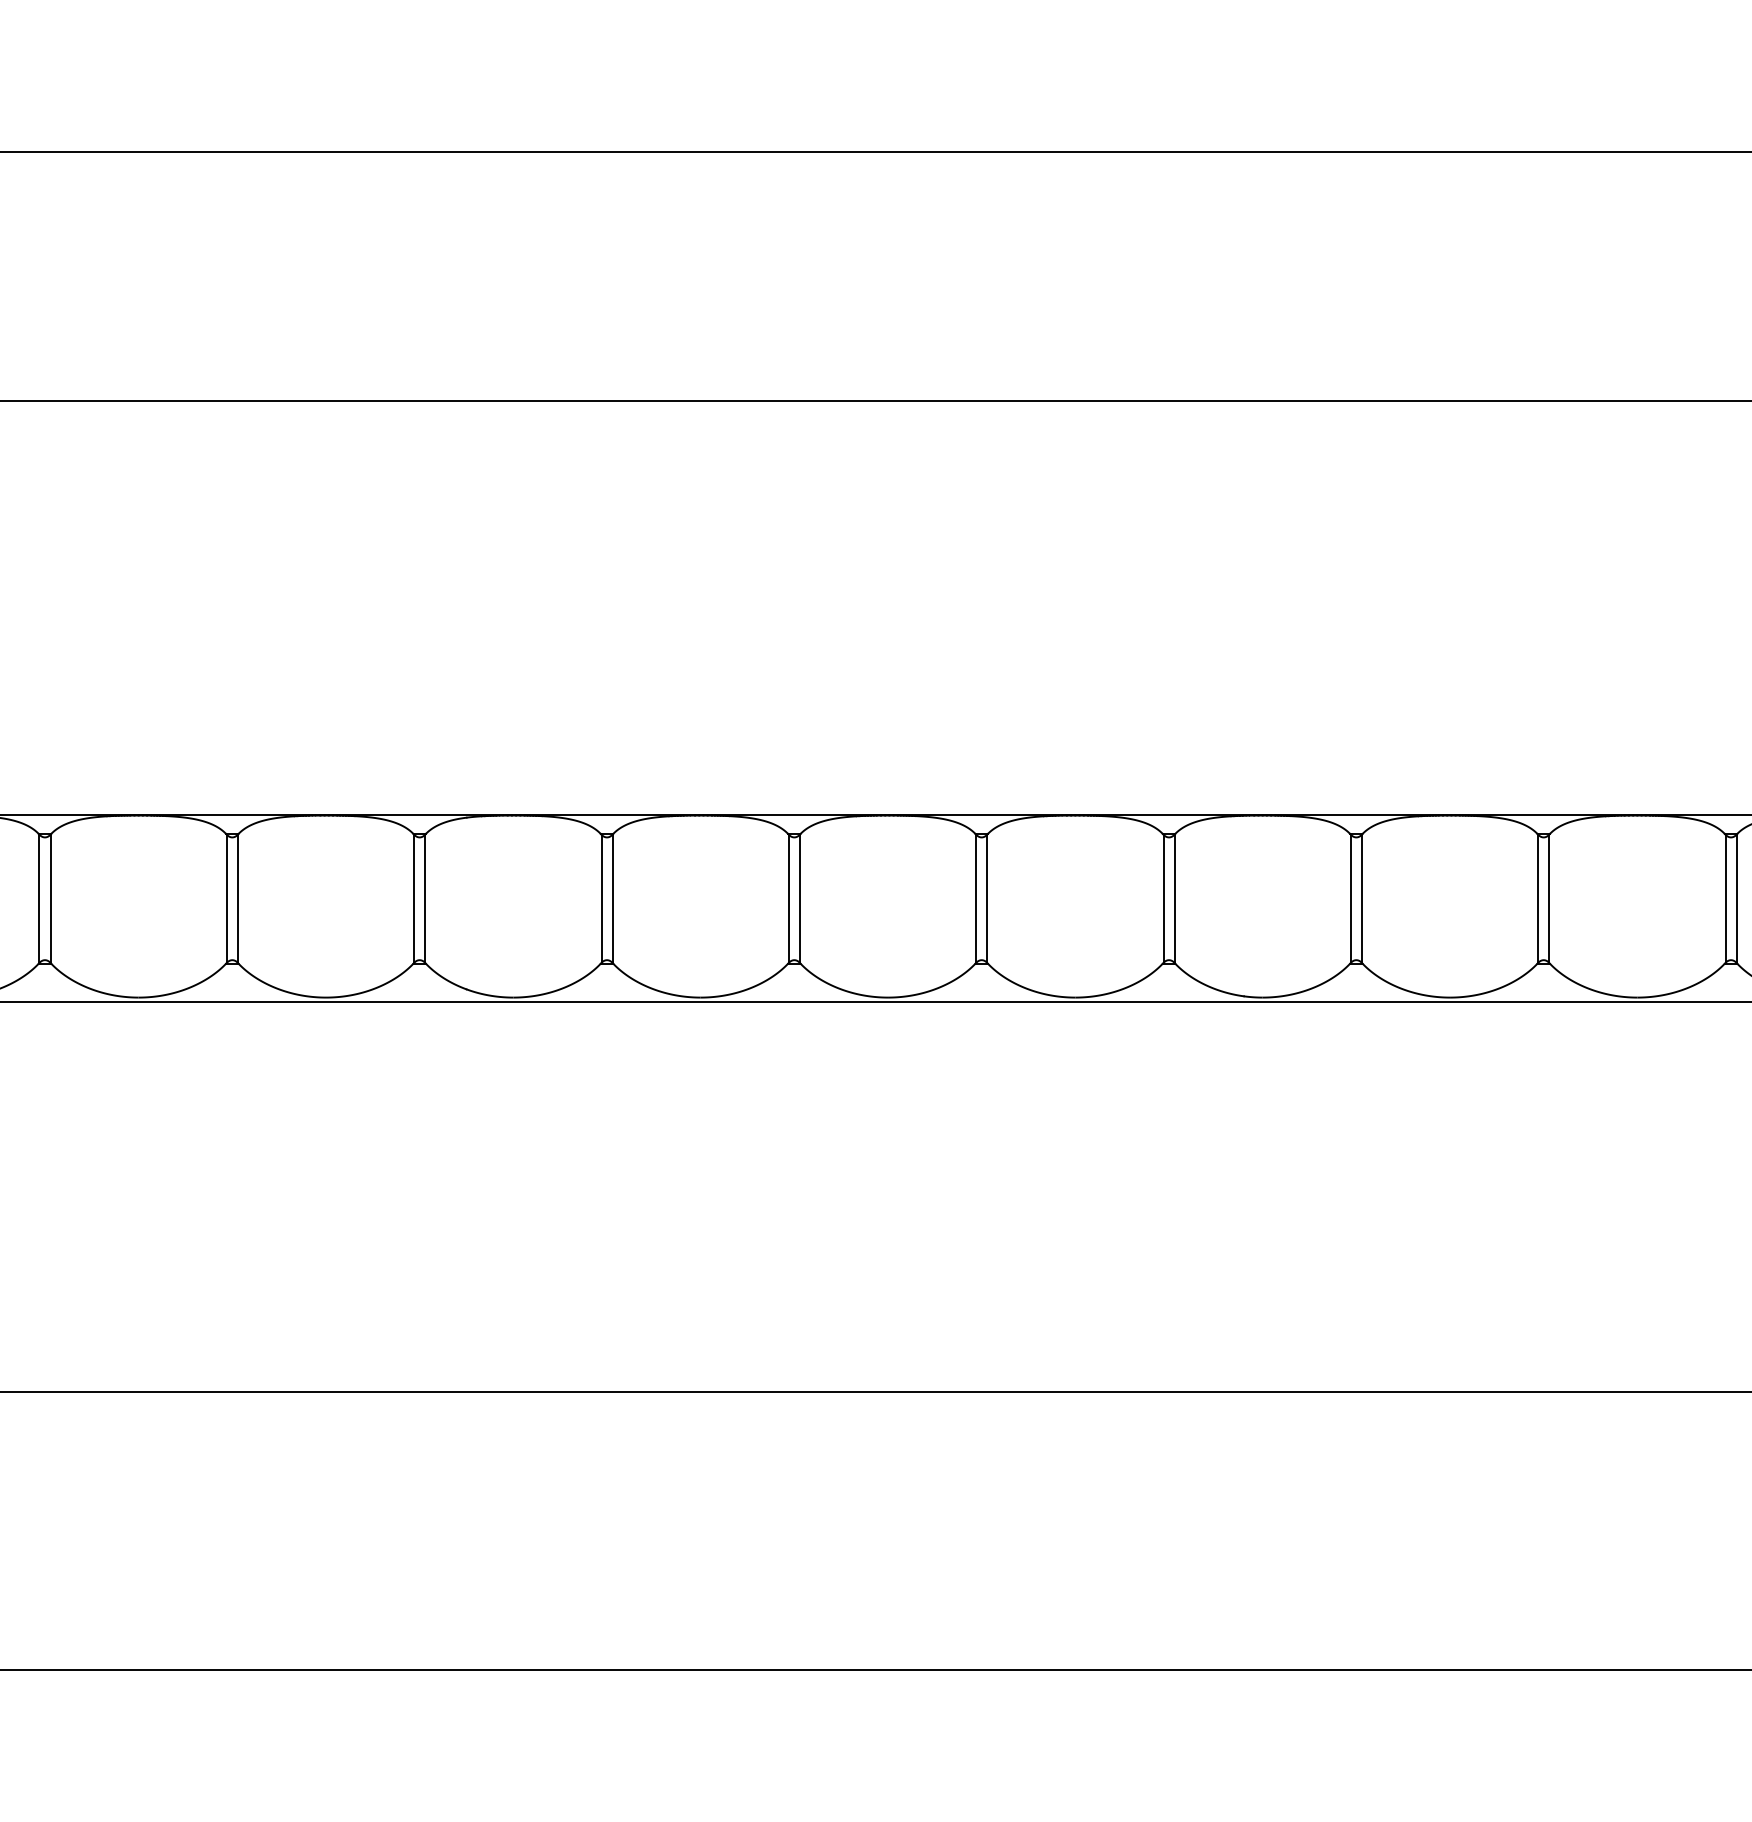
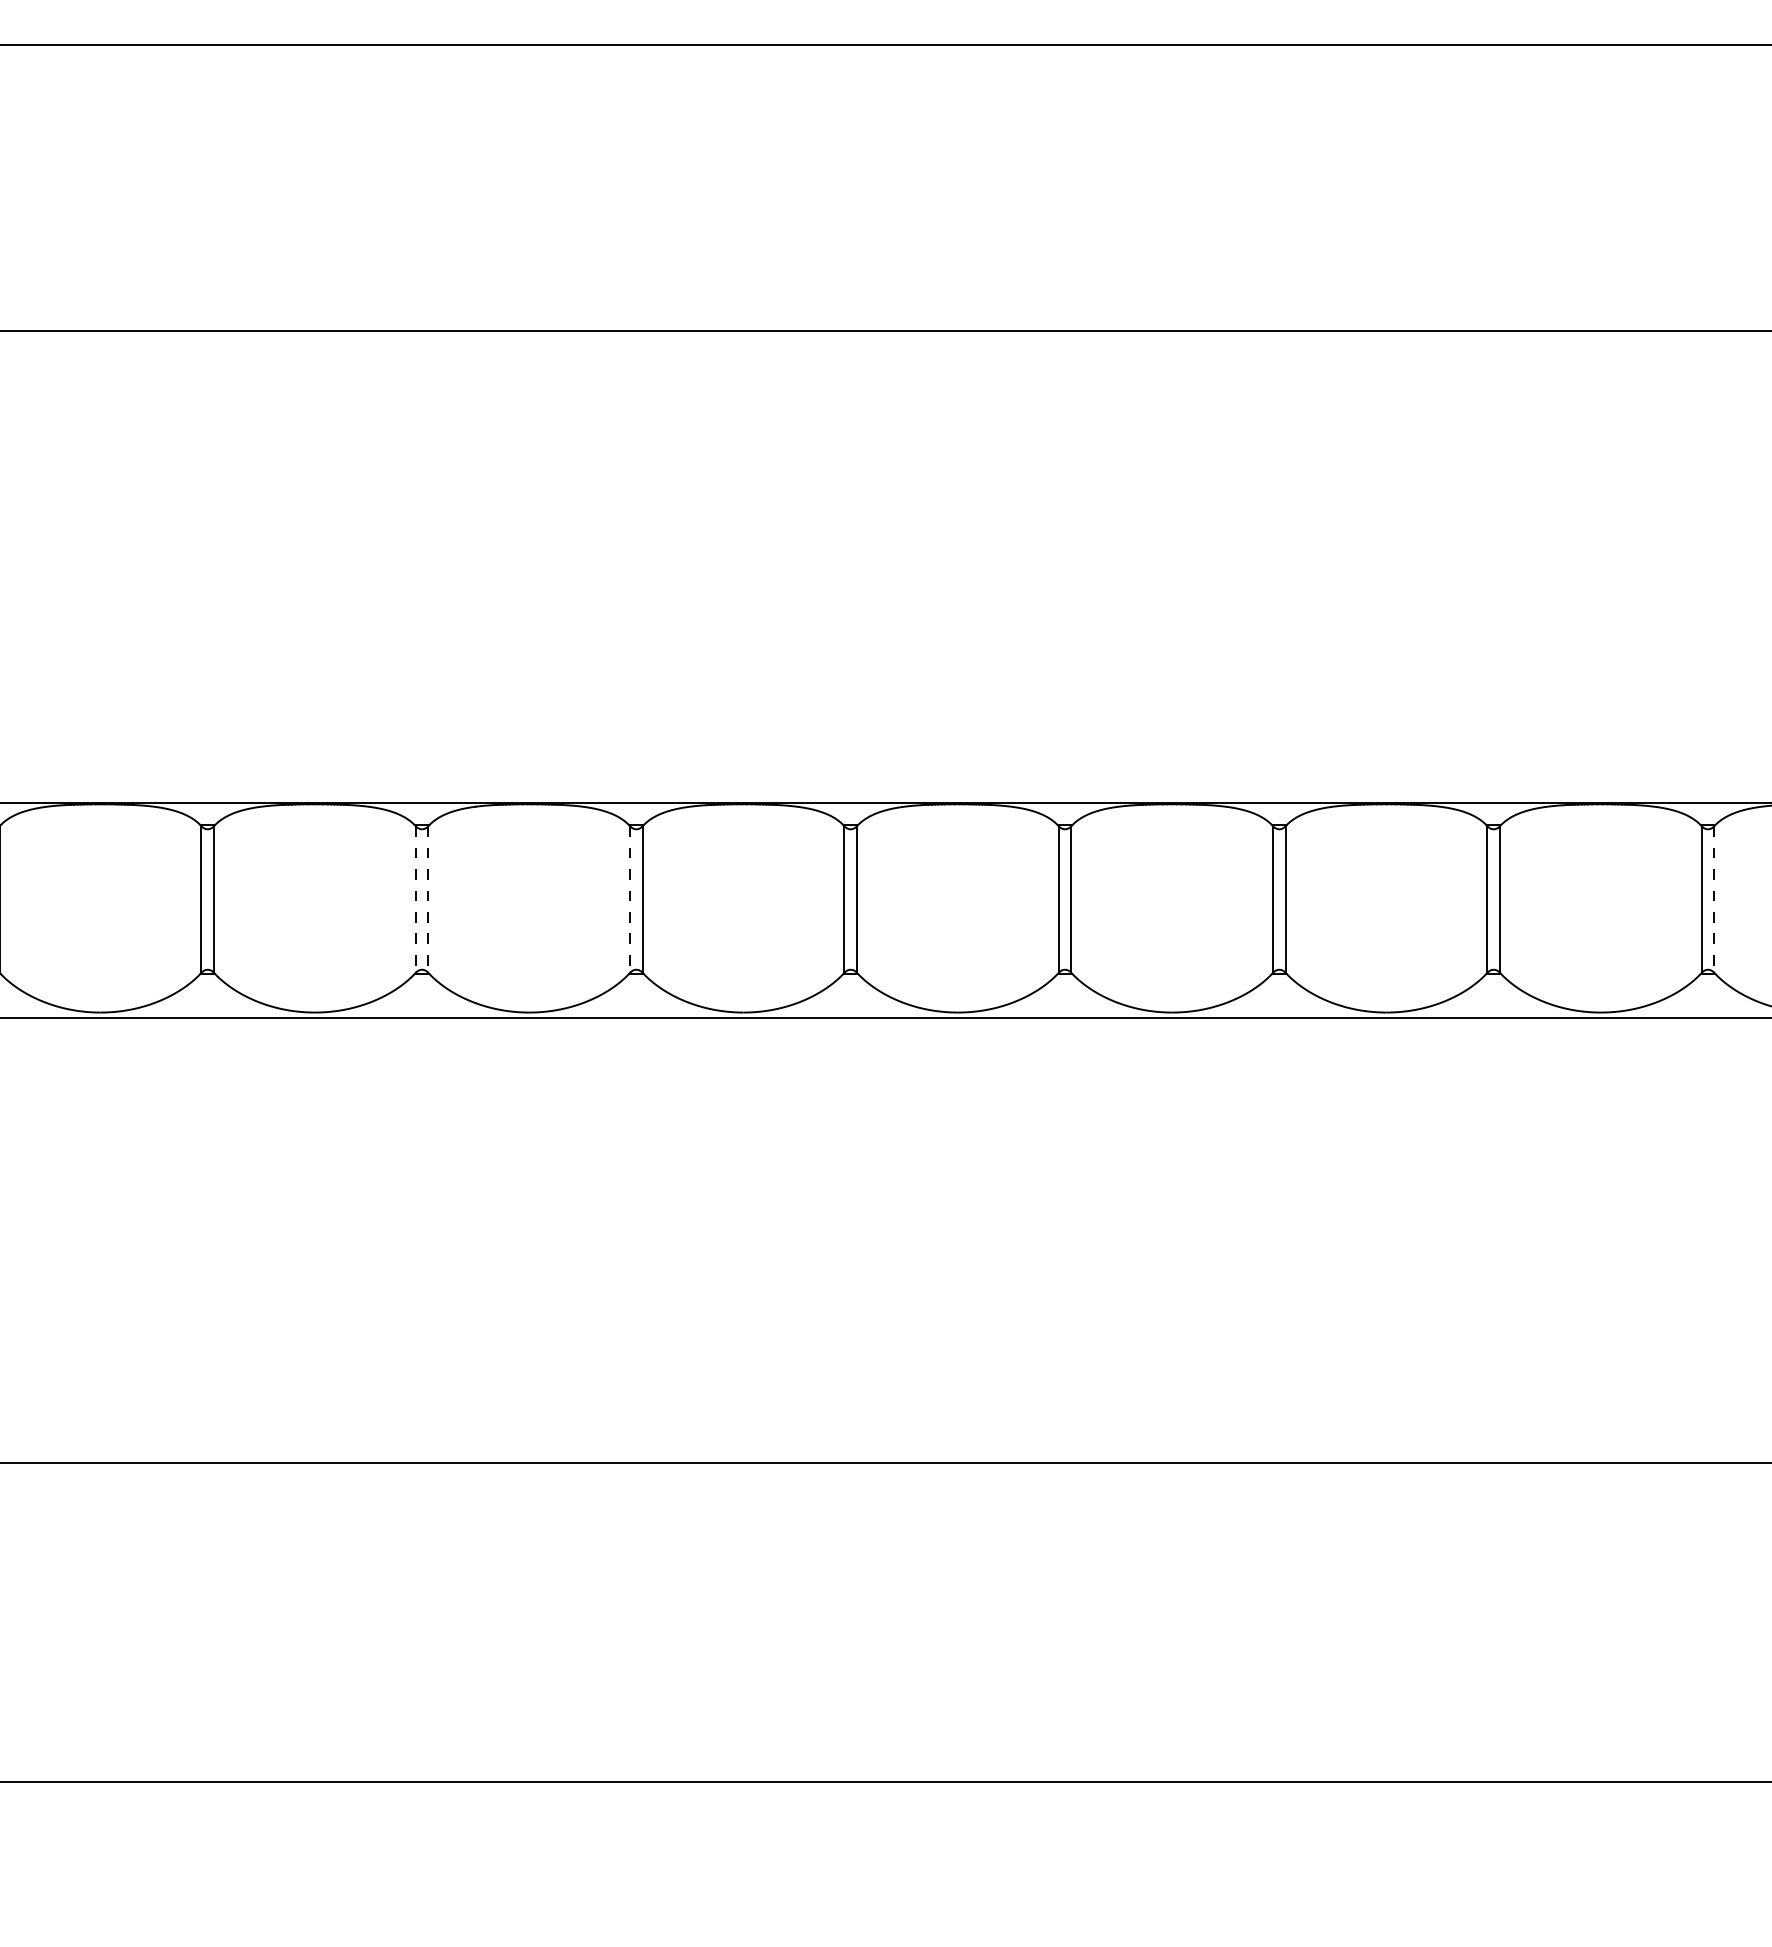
line: (414, 899) -> (416, 900), solid -> dashed
line: (425, 899) -> (428, 900), solid -> dashed
line: (601, 899) -> (630, 900), solid -> dashed
line: (1549, 899) -> (1714, 900), solid -> dashed

